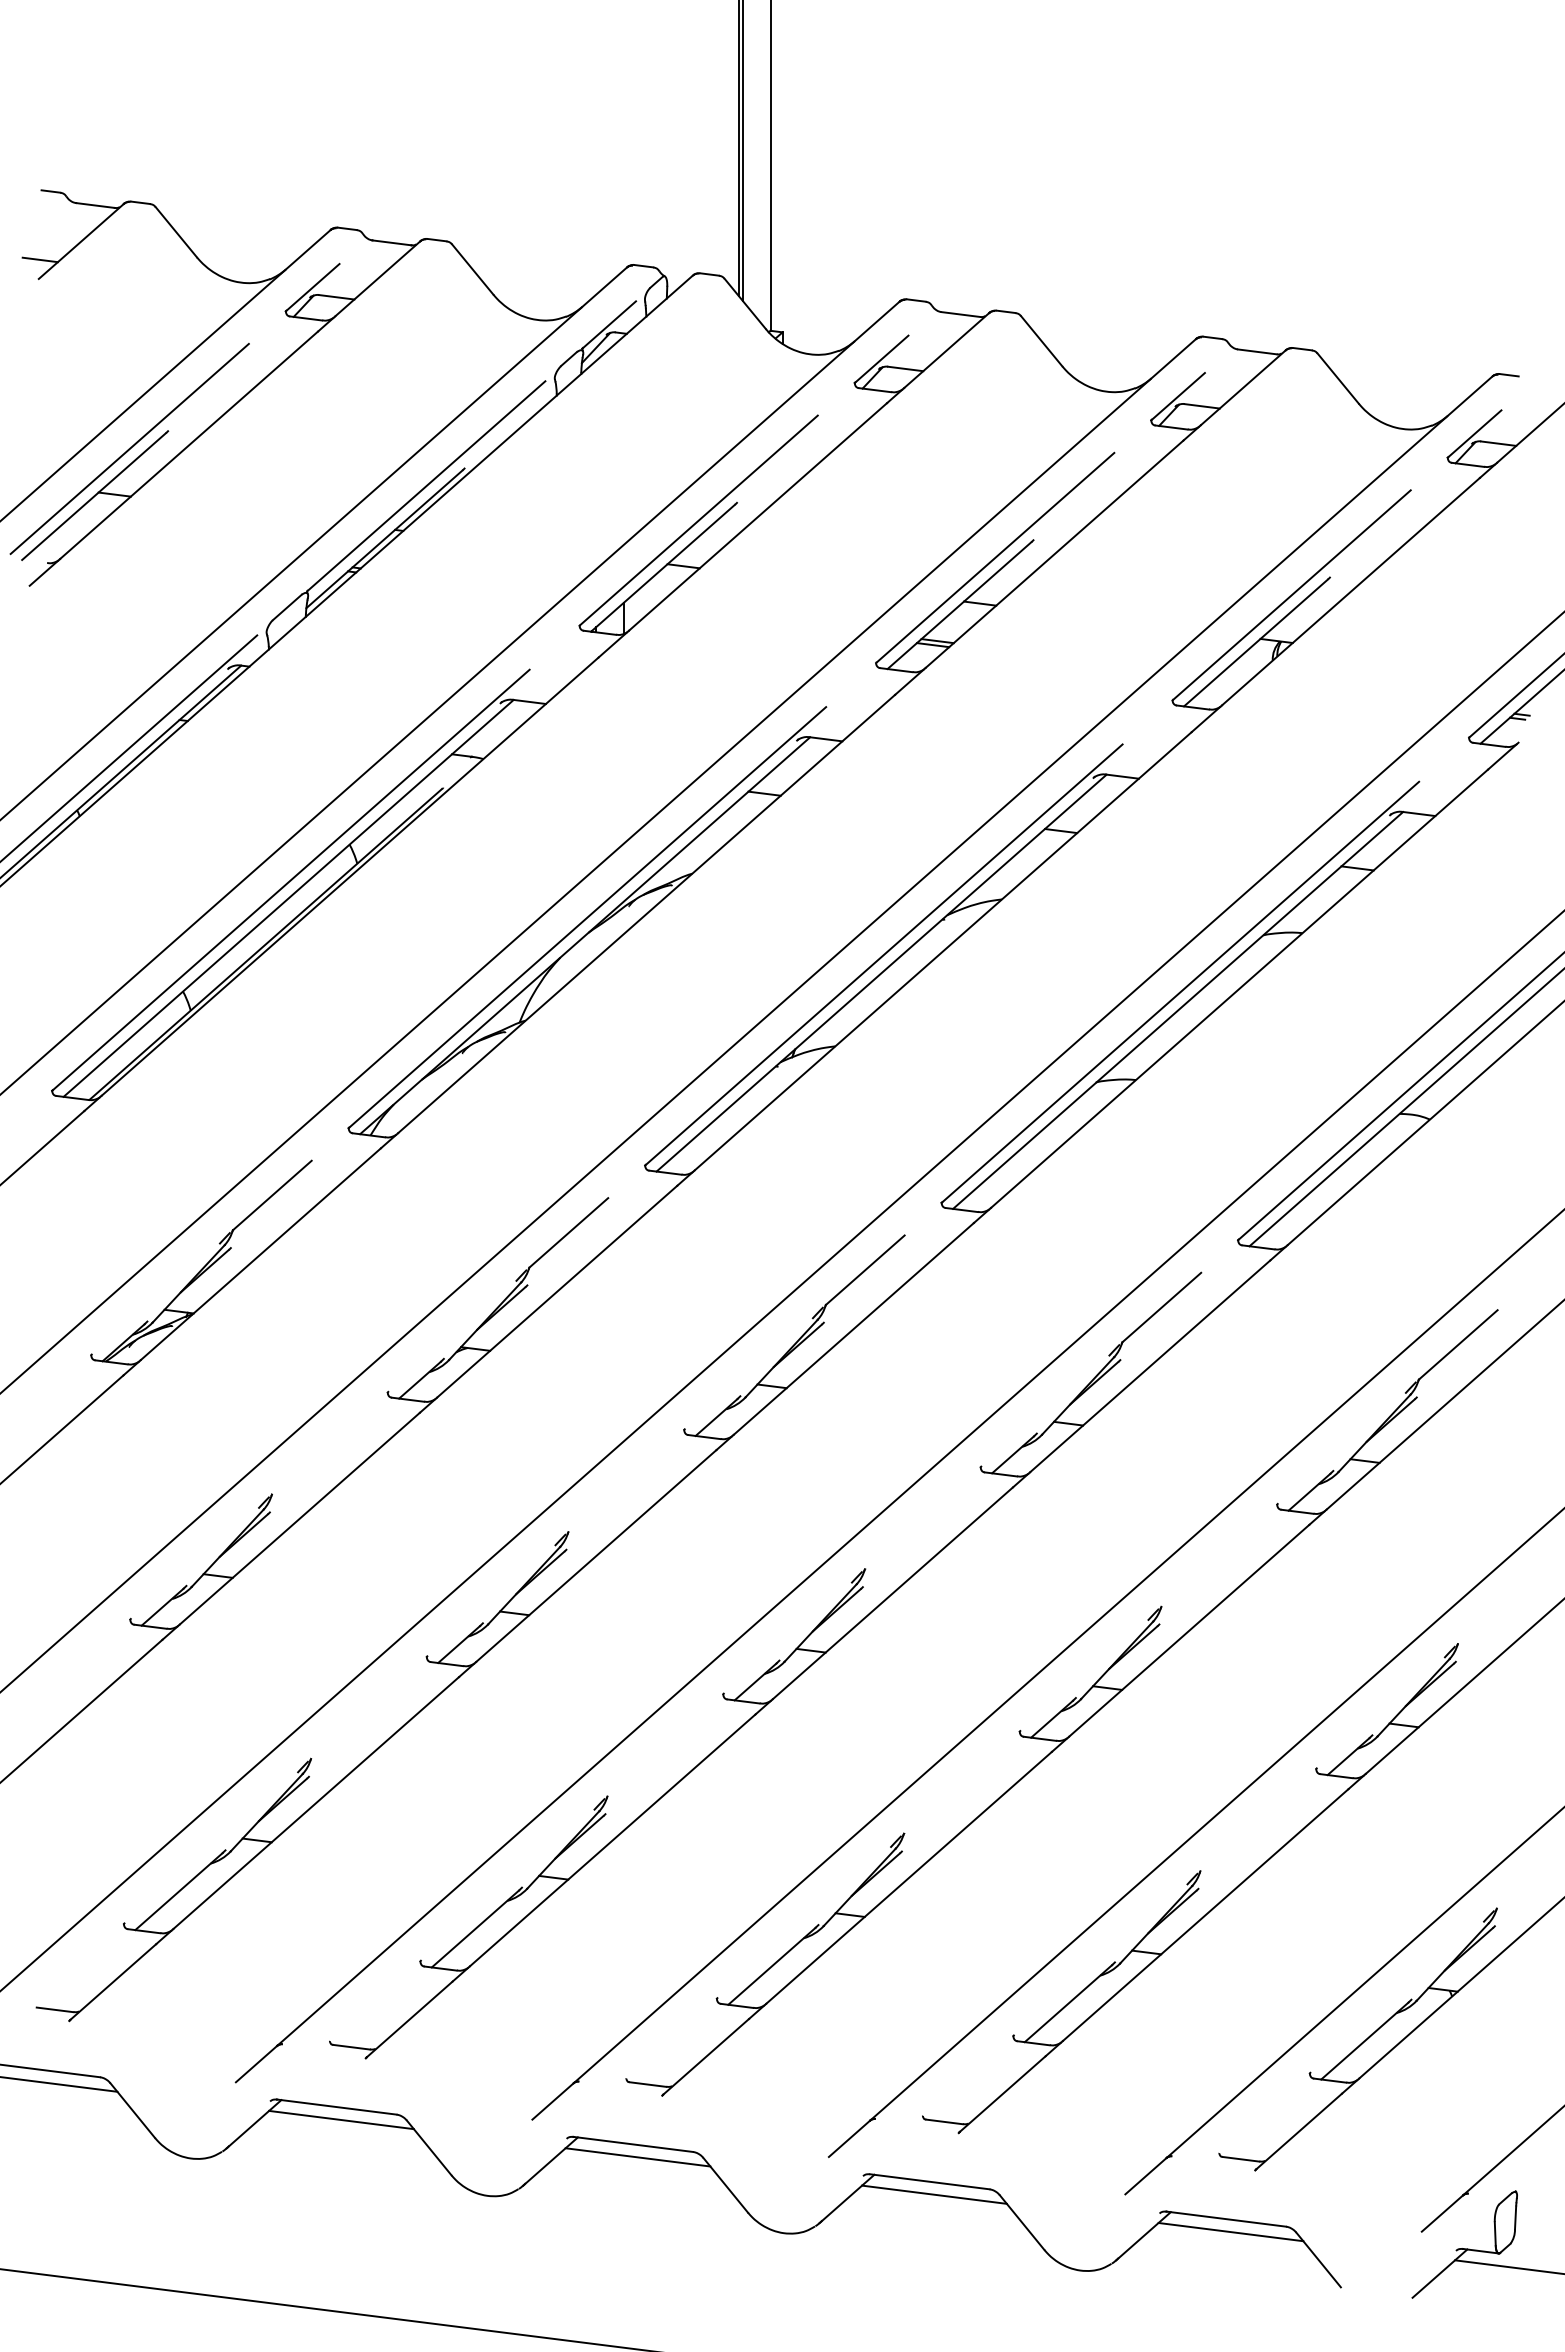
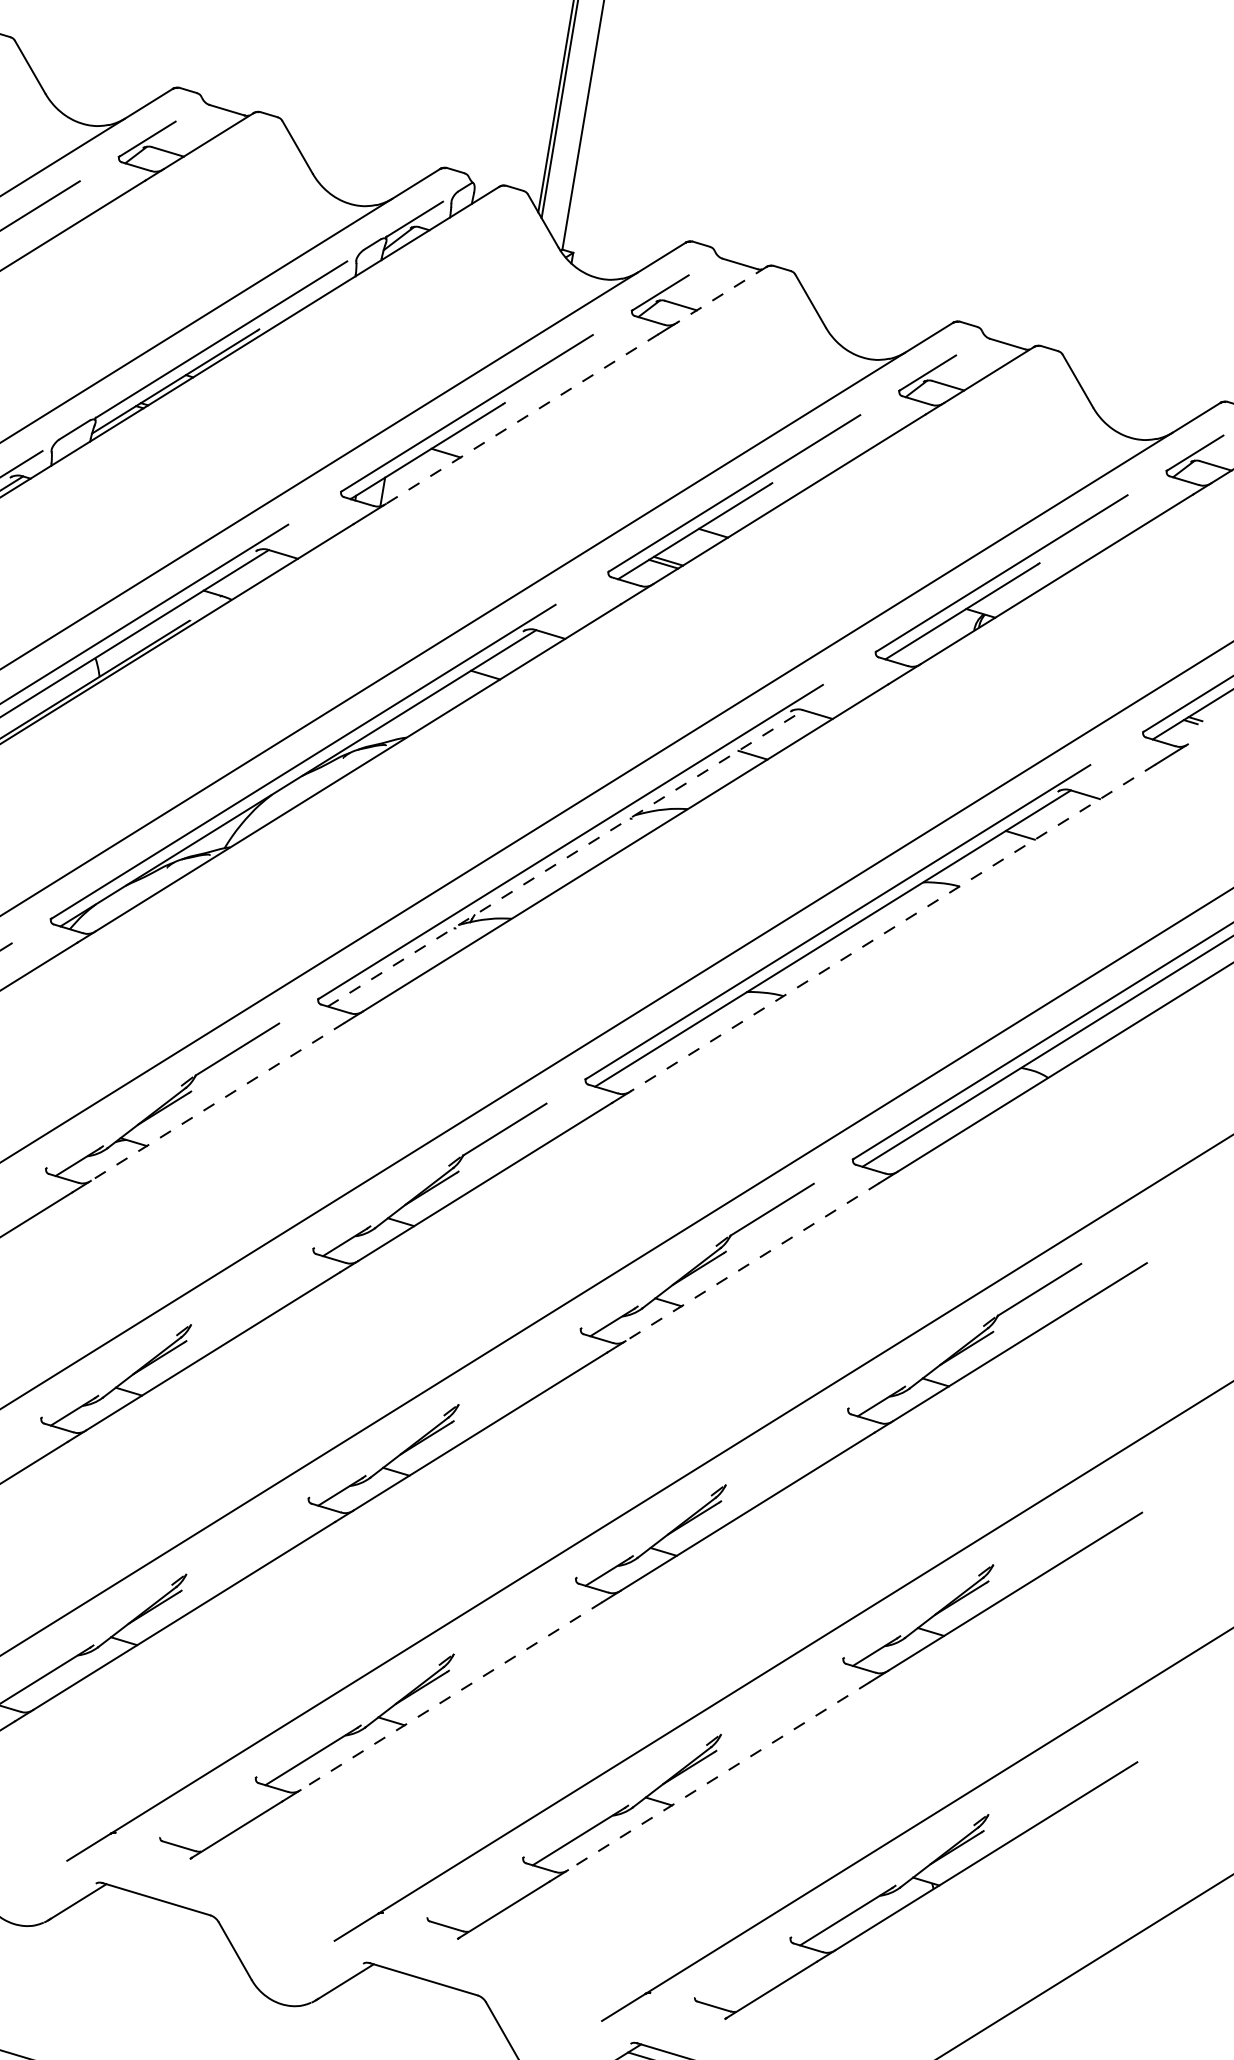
line: (946, 350) -> (721, 294), solid -> dashed
line: (758, 516) -> (522, 418), solid -> dashed
line: (882, 972) -> (566, 858), solid -> dashed
line: (1239, 989) -> (892, 928), solid -> dashed
line: (556, 1291) -> (217, 1101), solid -> dashed
line: (1149, 1366) -> (751, 1262), solid -> dashed
line: (908, 1878) -> (450, 1696), solid -> dashed
line: (1205, 1915) -> (718, 1776), solid -> dashed
line: (637, 2157) -> (158, 1911), removed
line: (934, 2194) -> (426, 1991), removed

